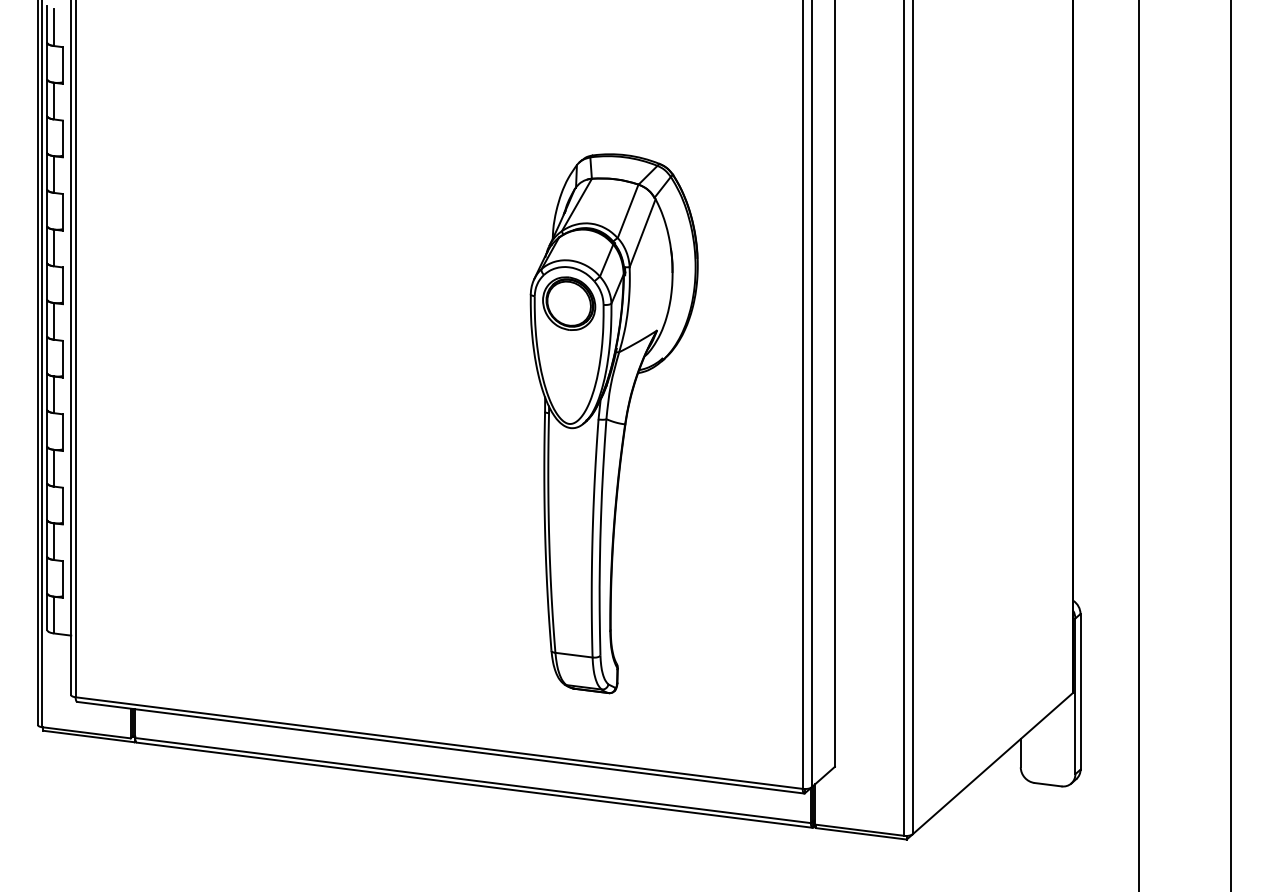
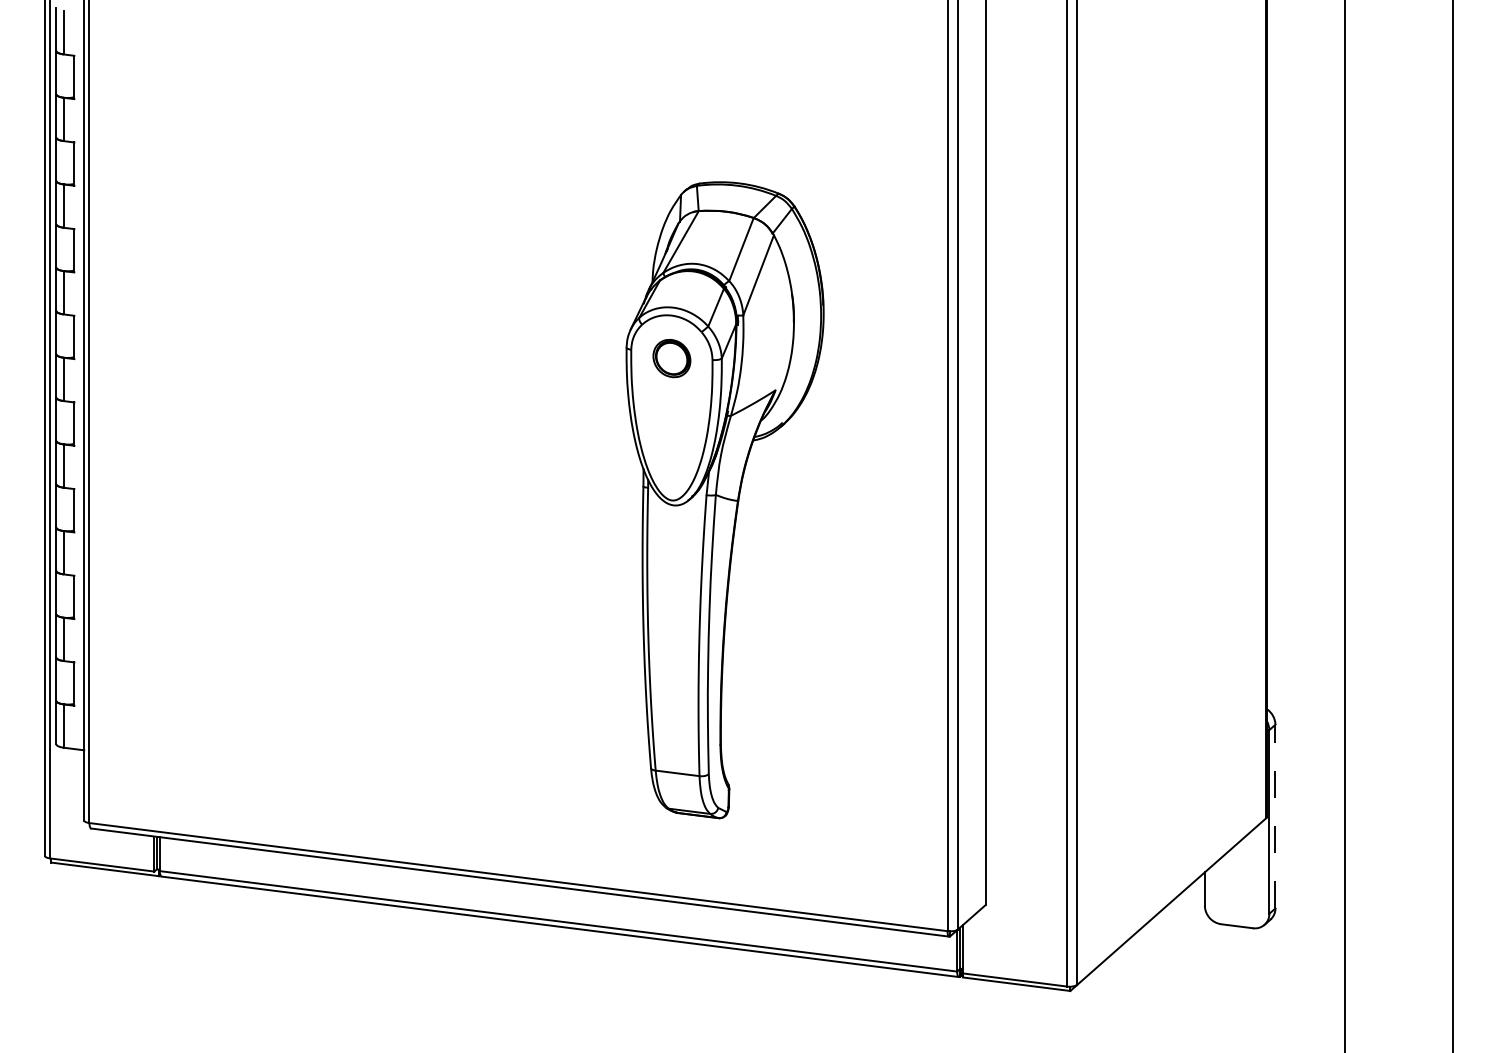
part: (568, 303) -> (671, 358), size x0.6
line: (1080, 691) -> (1275, 816), solid -> dashed

